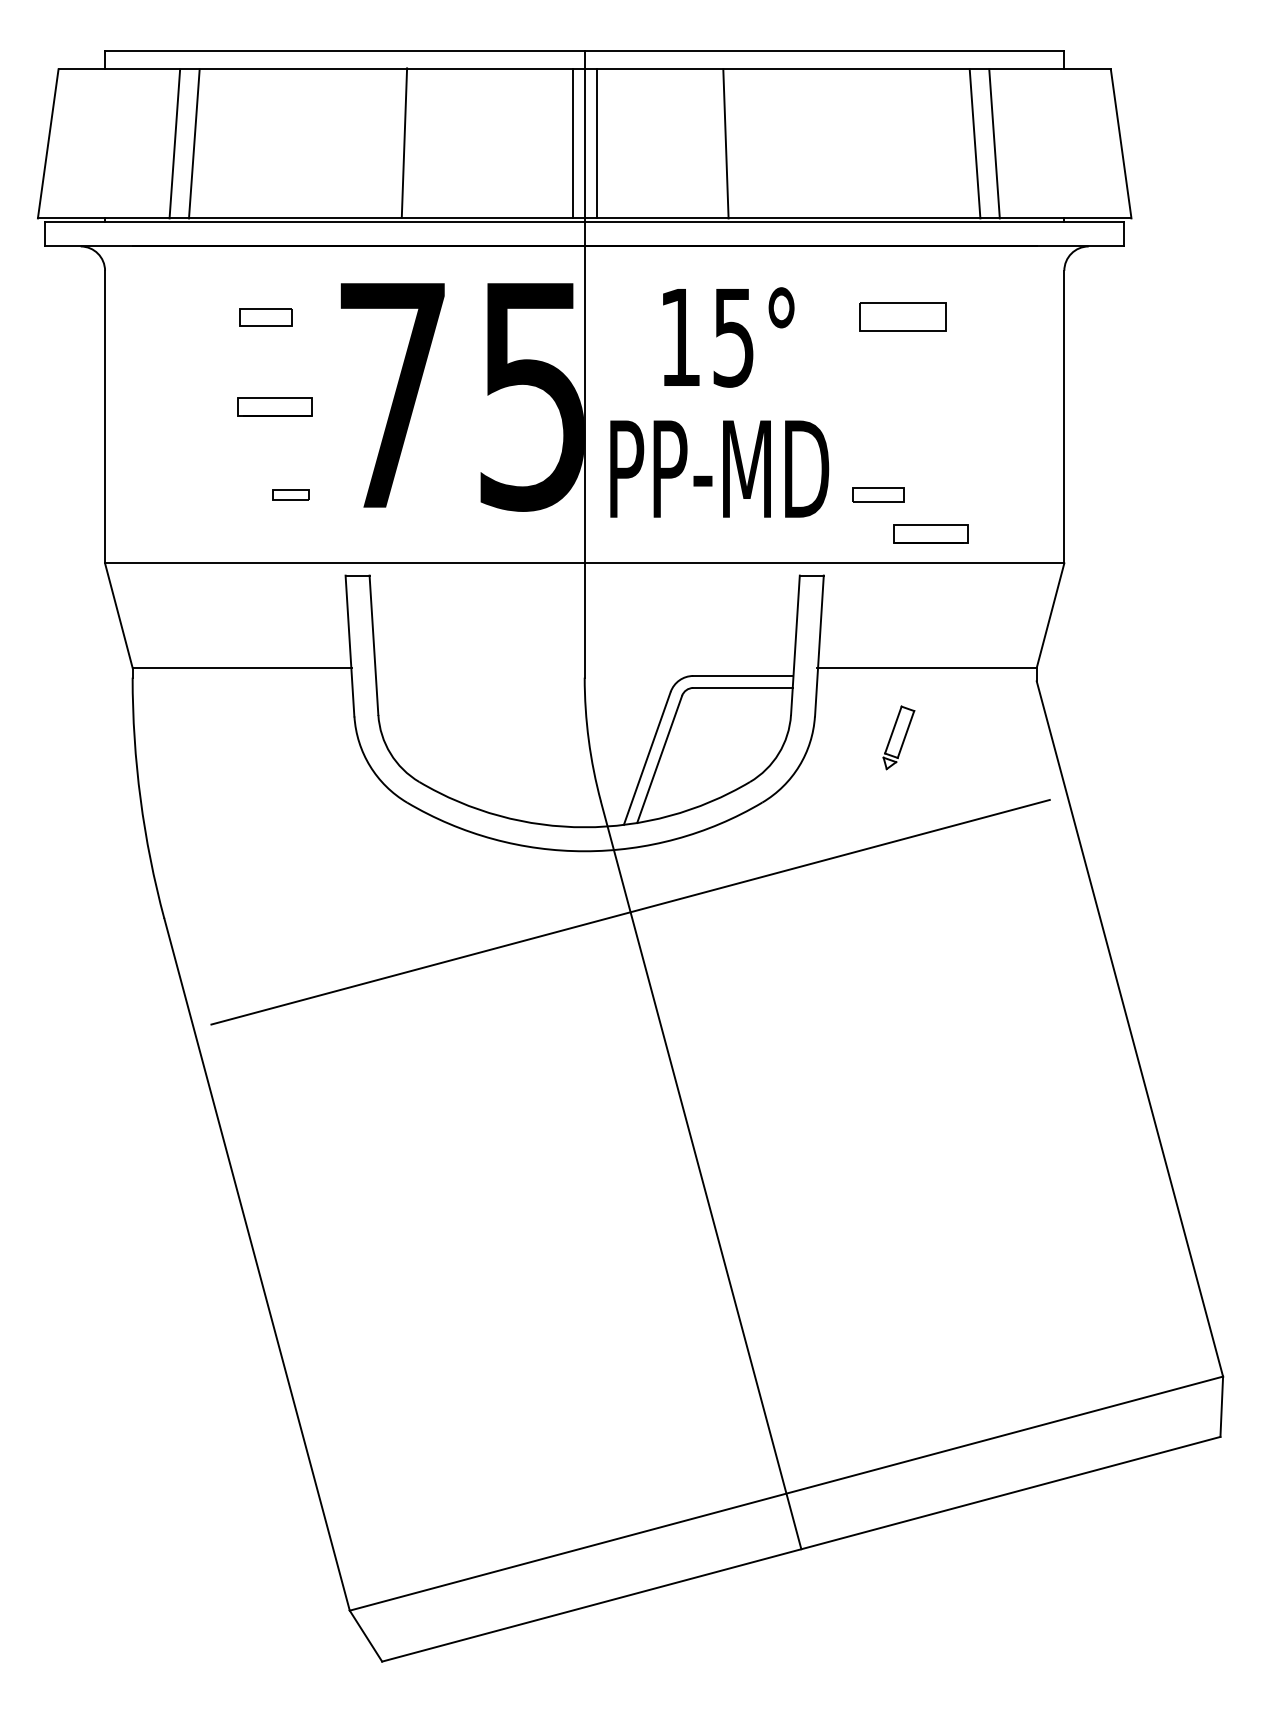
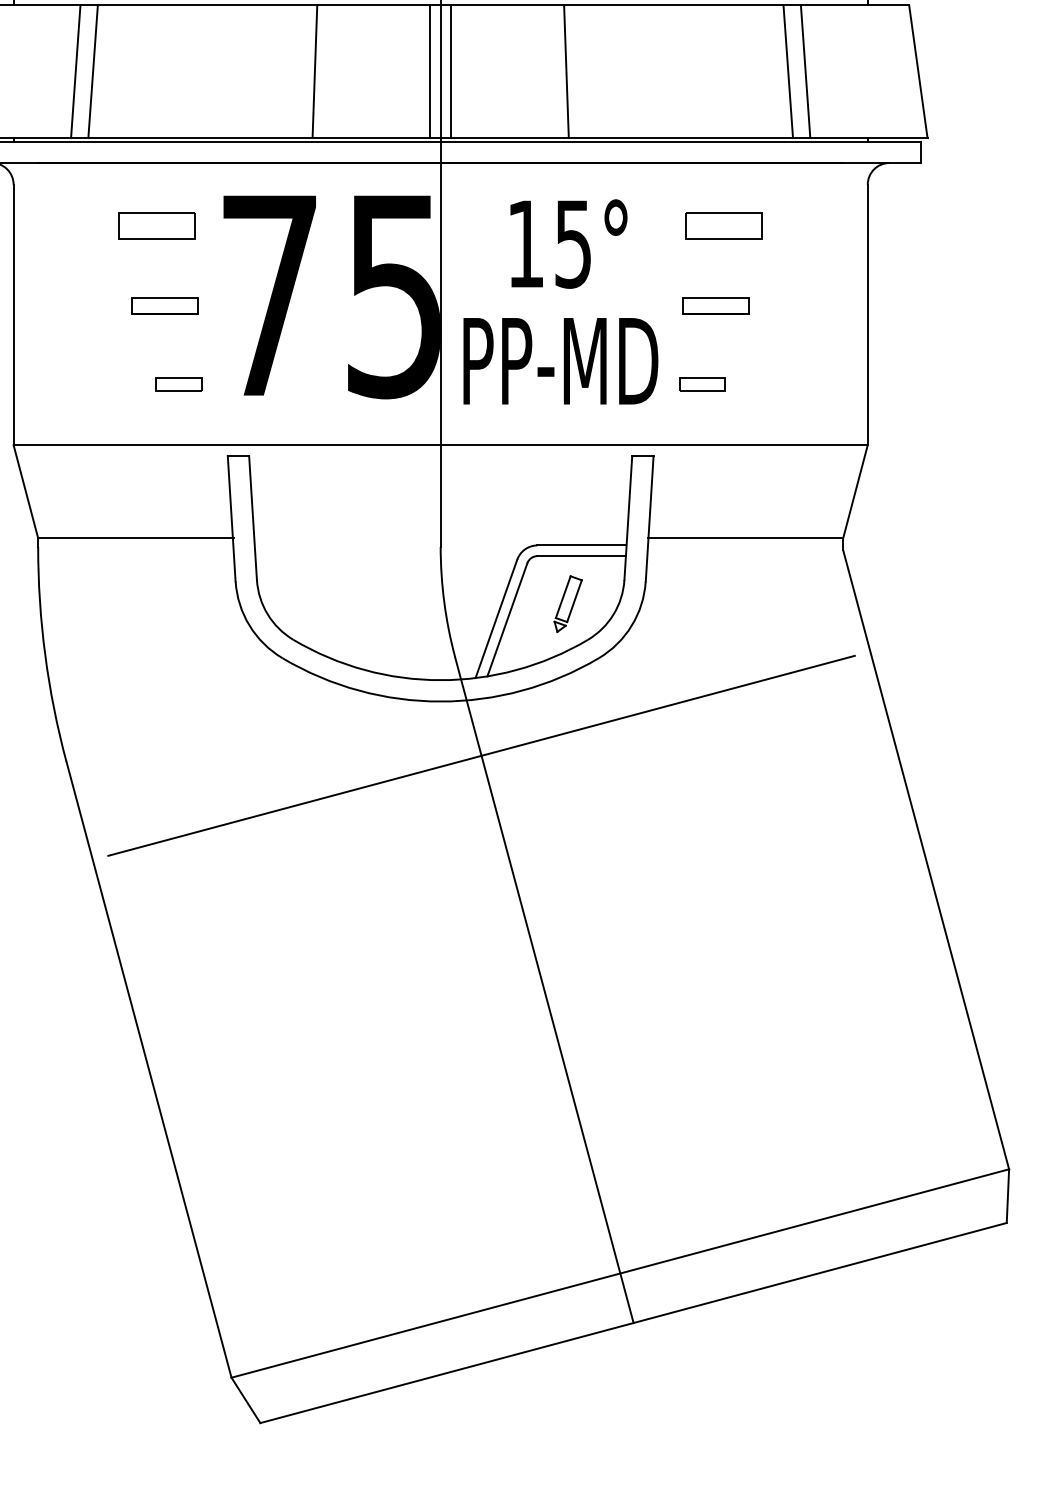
line: (404, 142) -> (314, 71), moved
part: (265, 316) -> (156, 225), size x1.67
part: (290, 494) -> (178, 383), size x1.43
part: (930, 533) -> (715, 305), moved
part: (898, 737) -> (567, 603), moved

